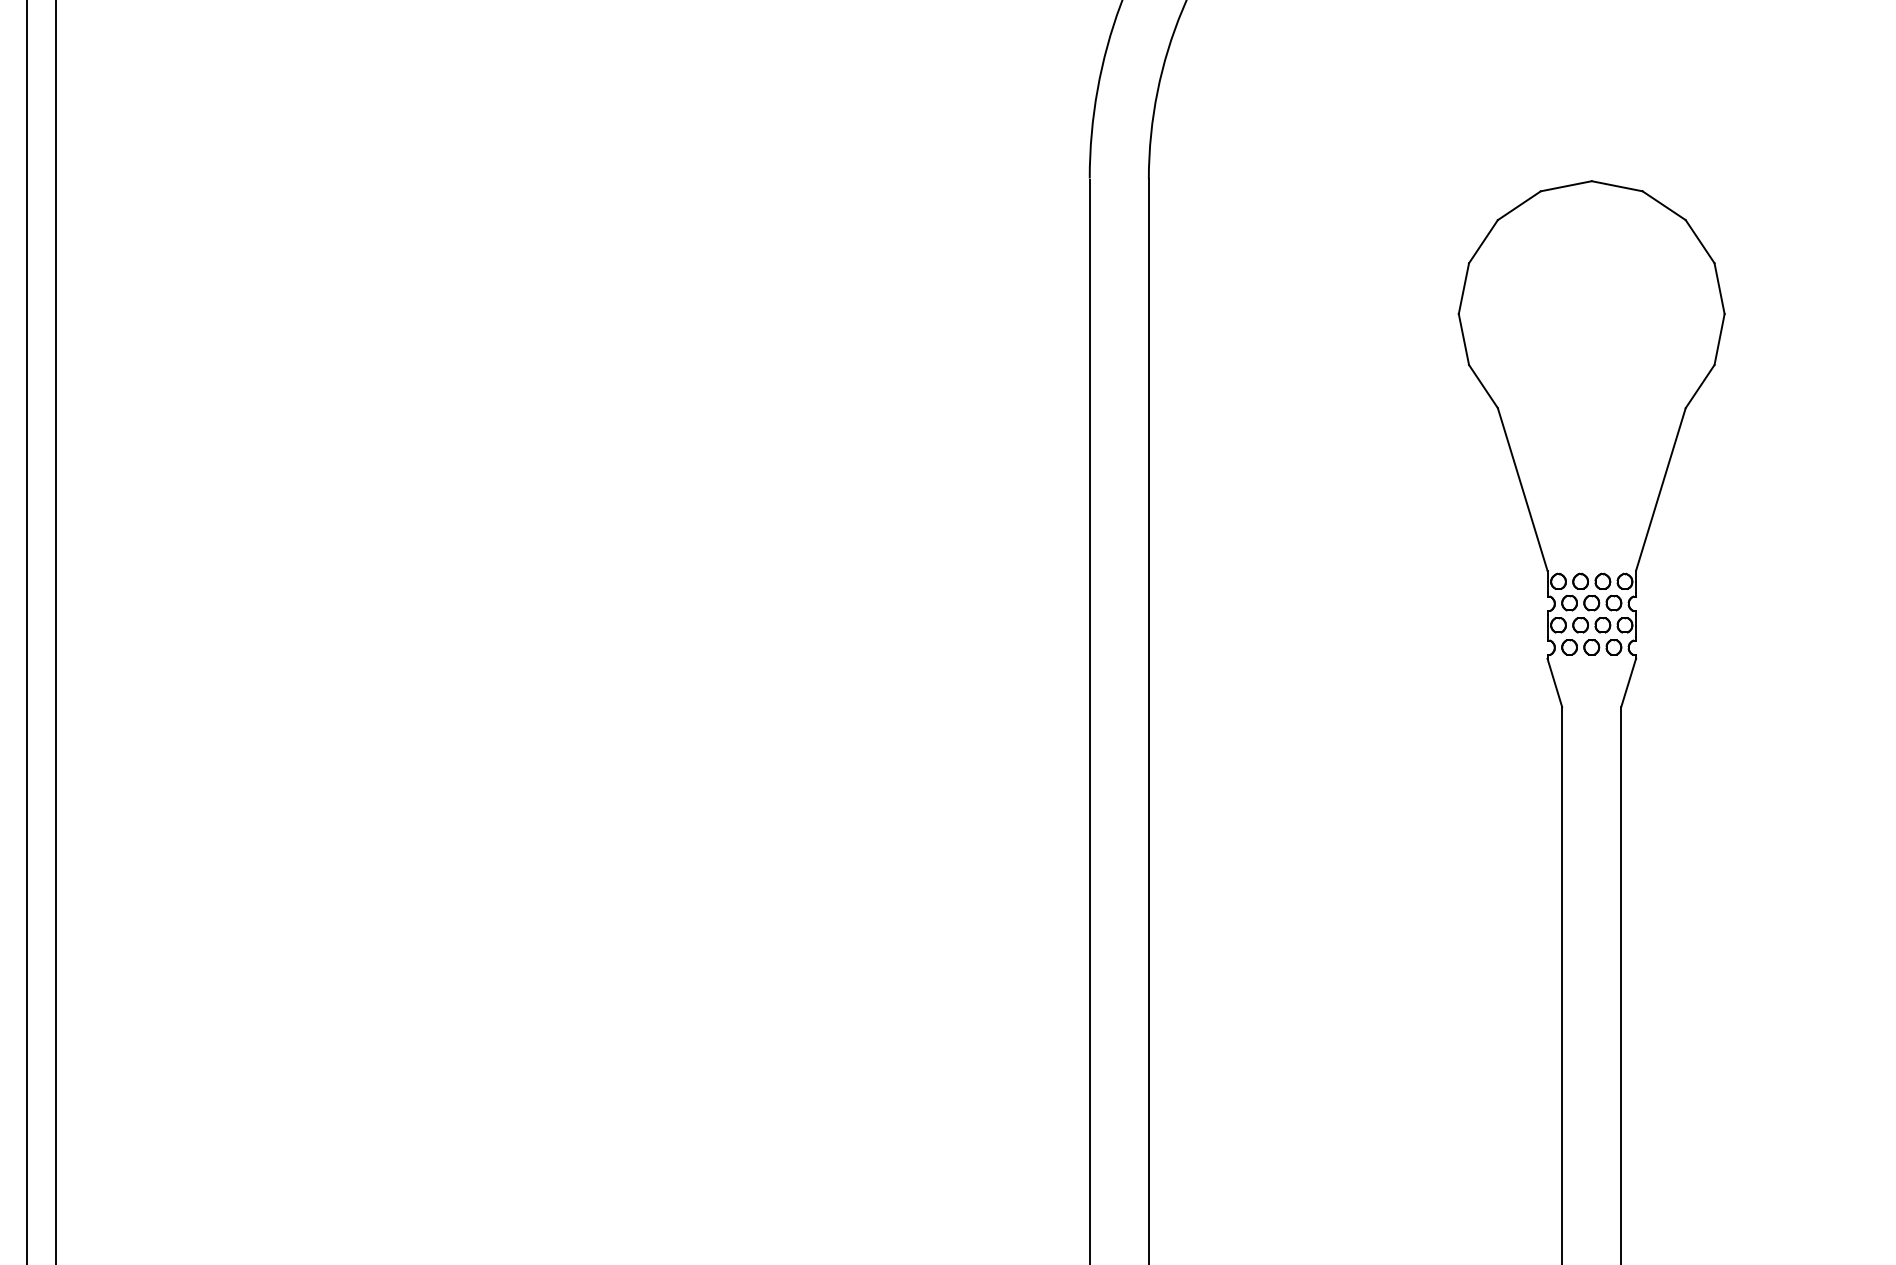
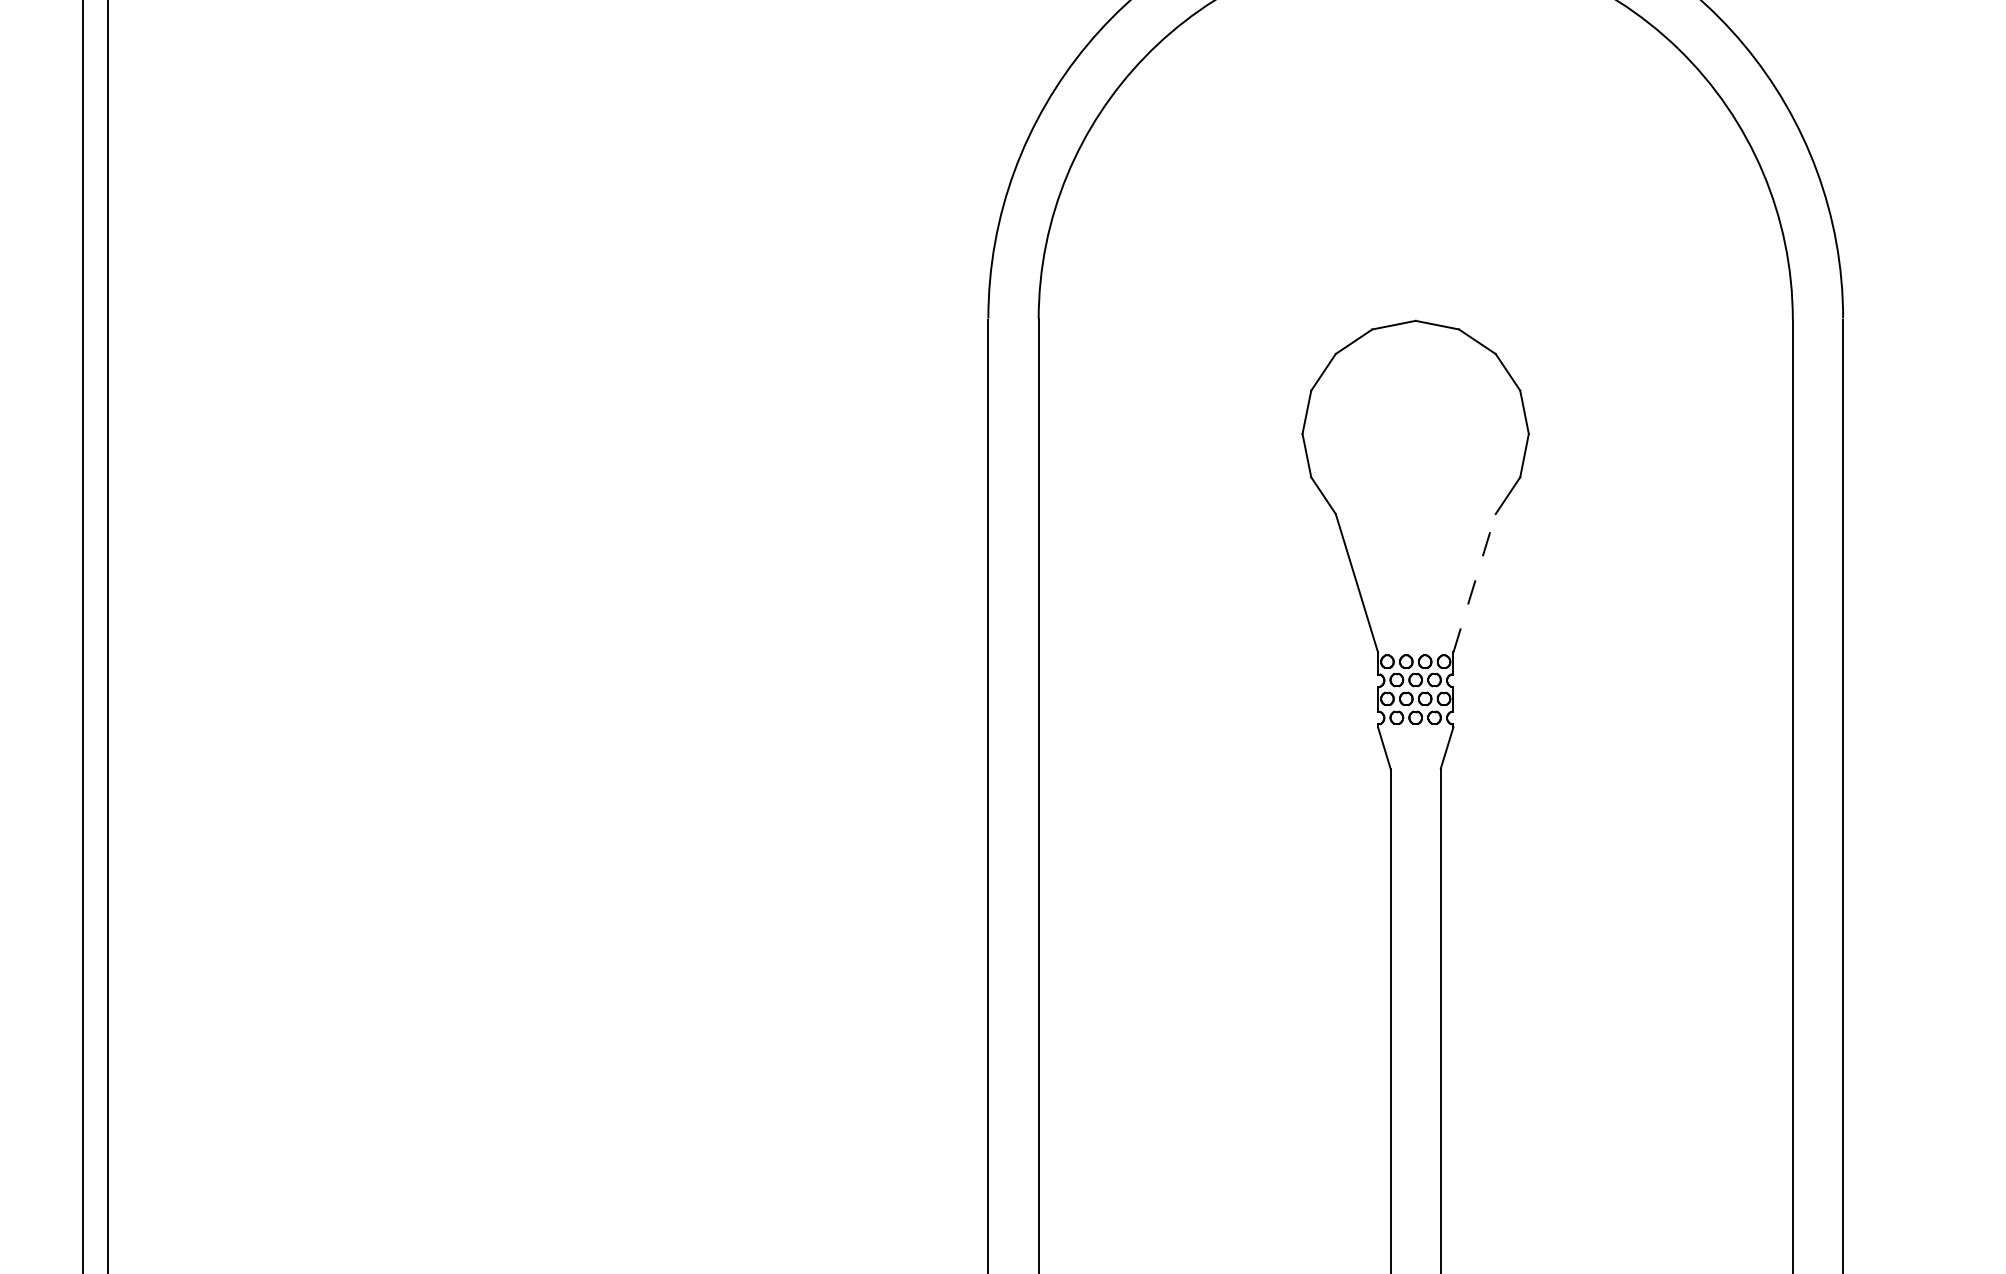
line: (1660, 488) -> (1474, 582), solid -> dashed

